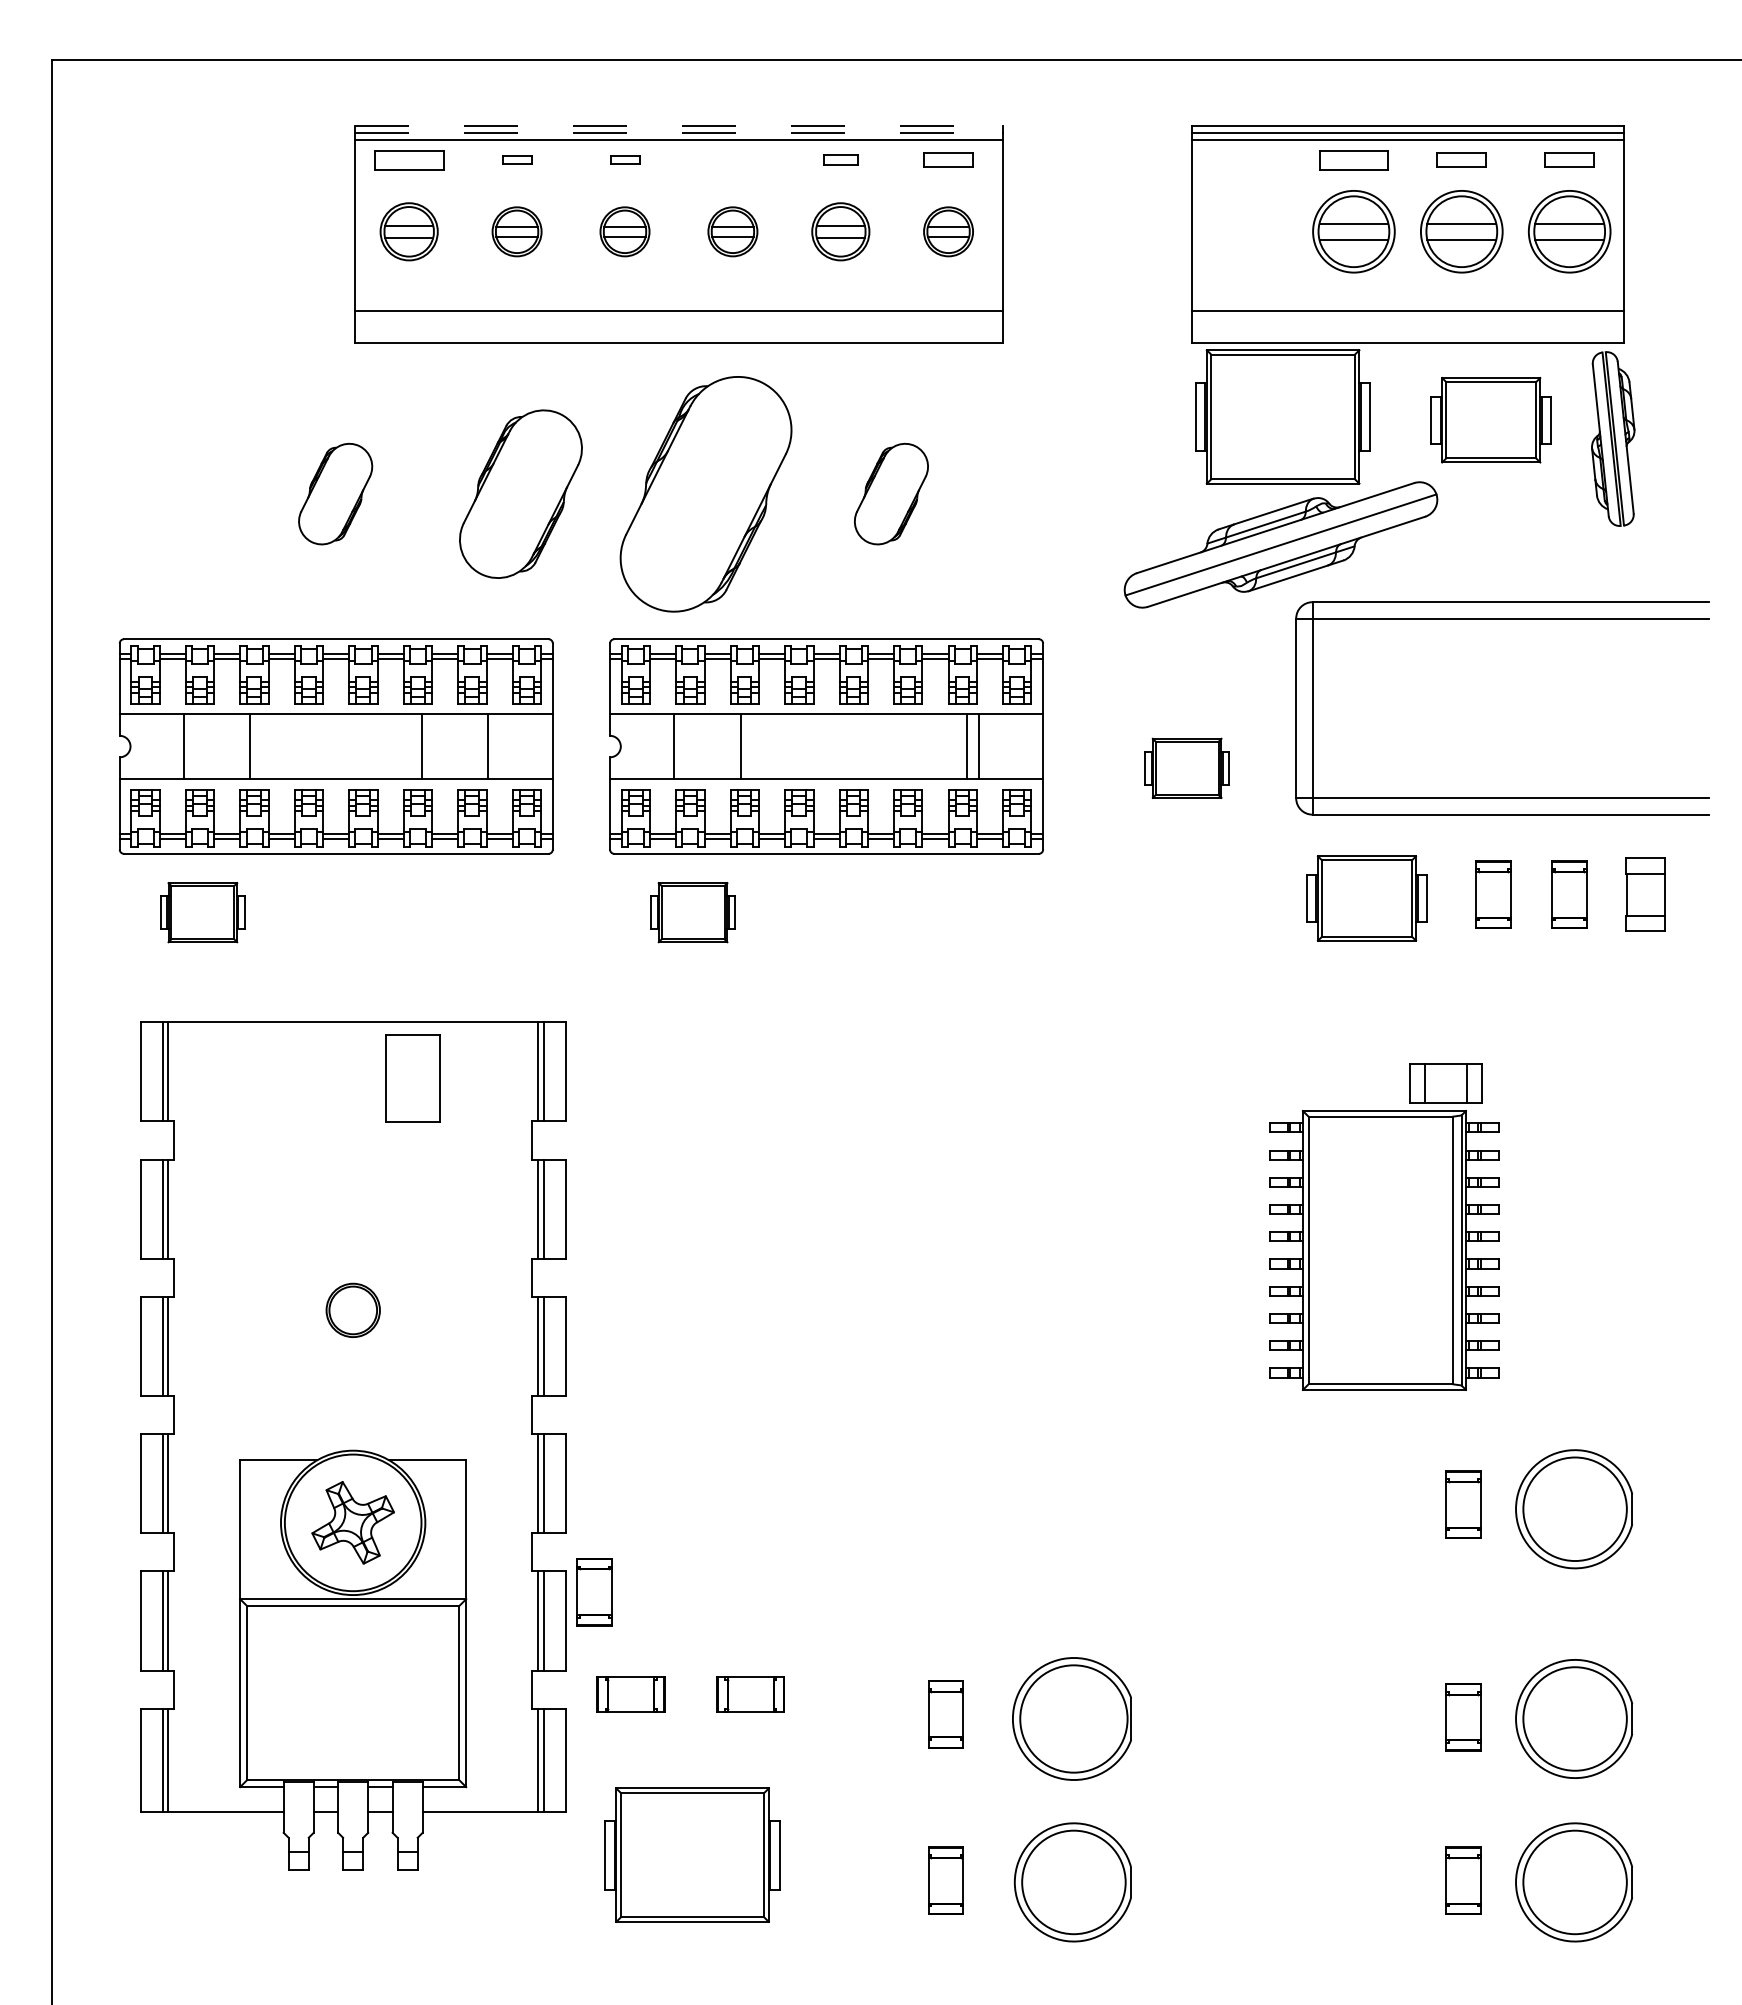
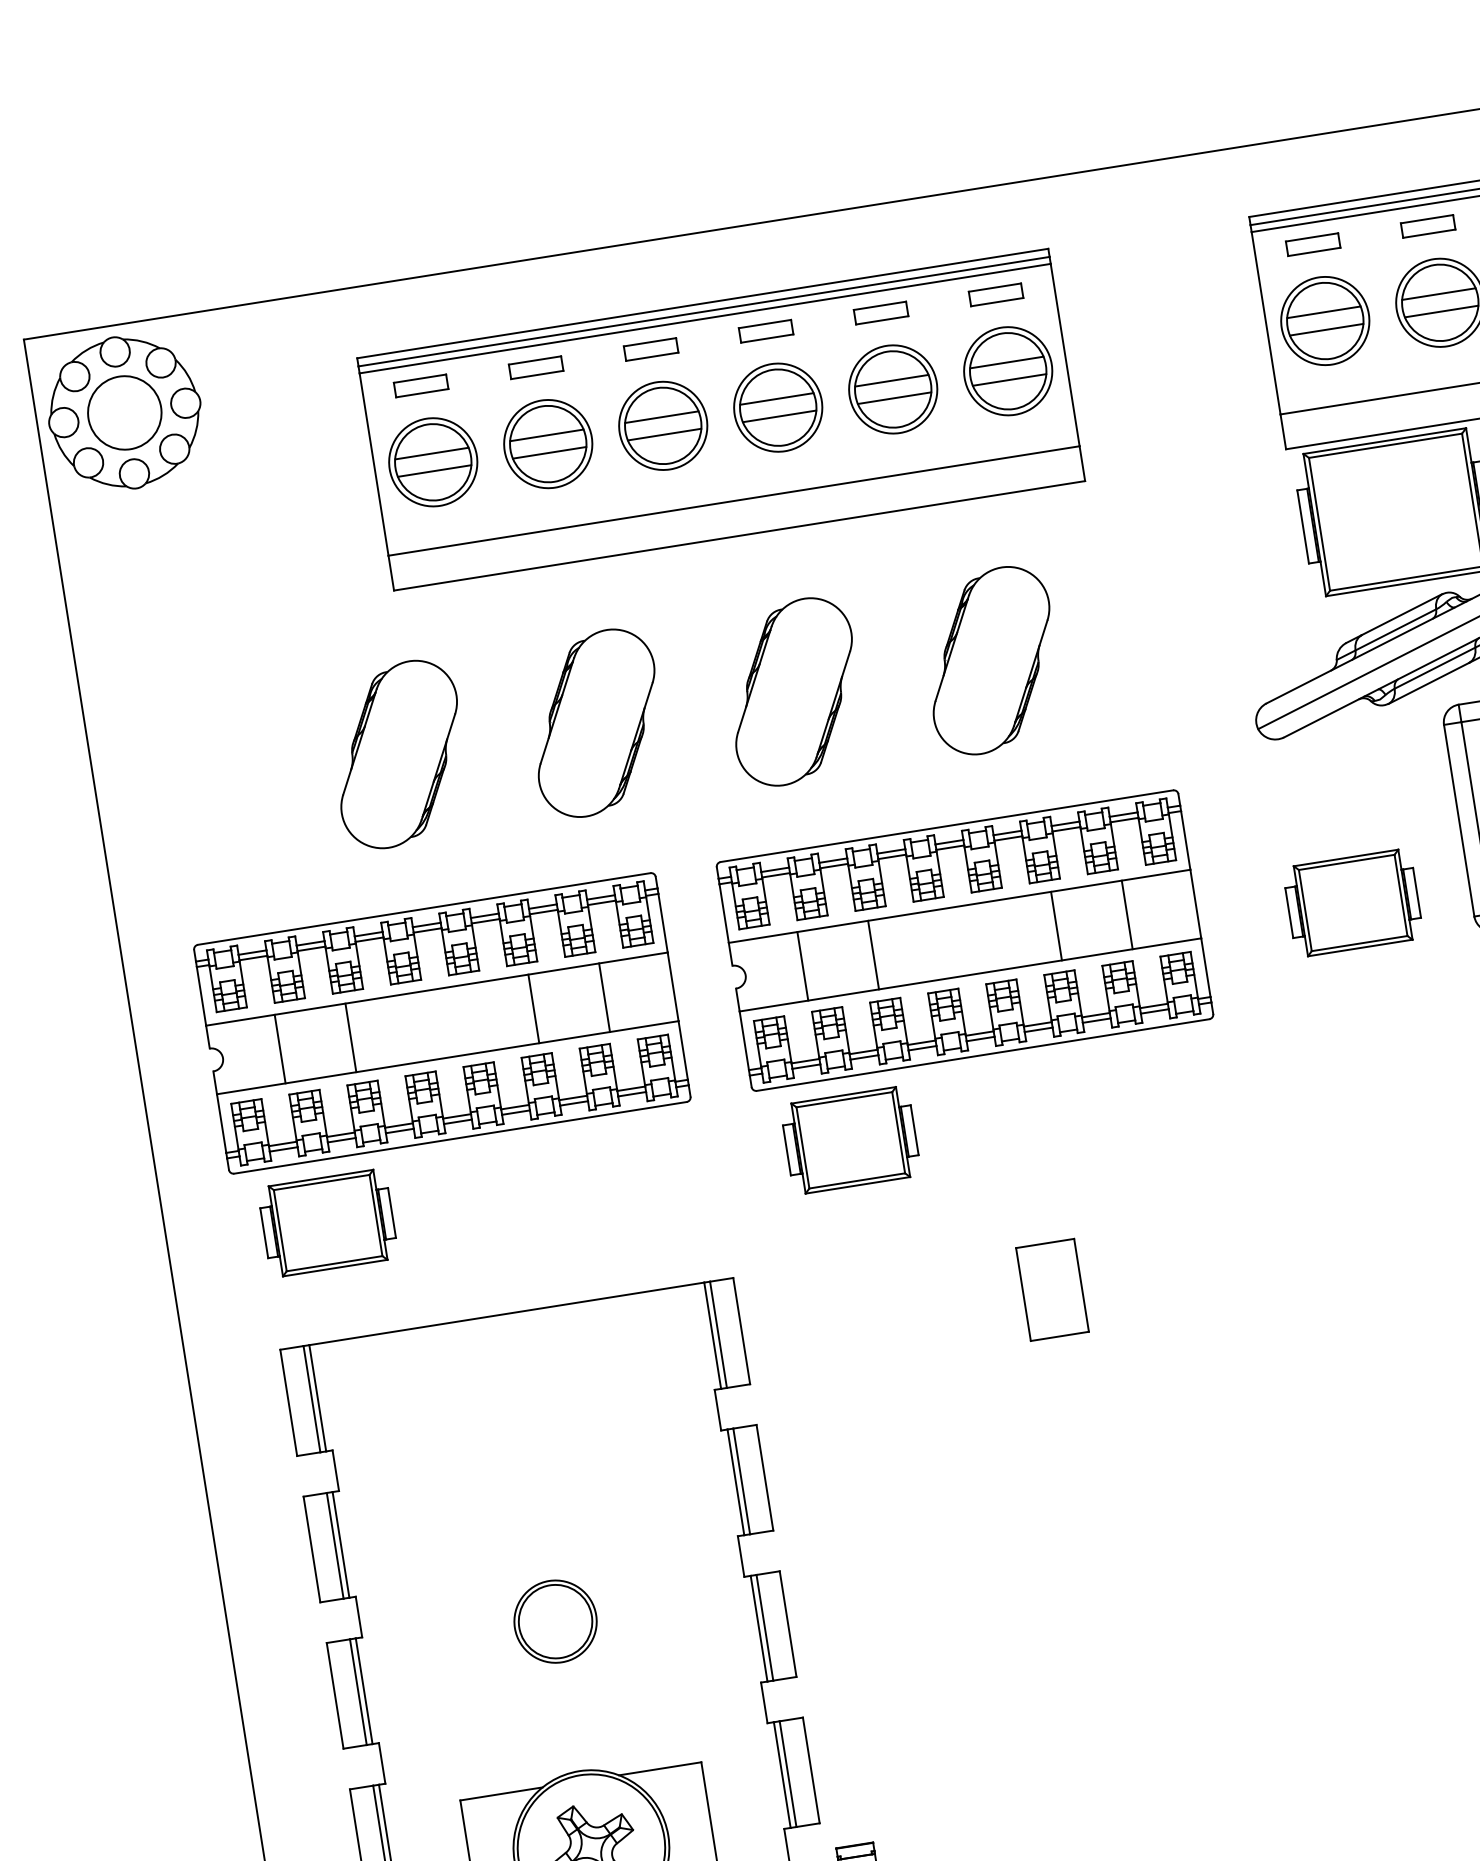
line: (679, 125) -> (703, 303), dashed -> solid
line: (679, 133) -> (704, 311), dashed -> solid
part: (133, 141) -> (124, 412), added
part: (409, 159) -> (421, 385), size x0.71
part: (517, 159) -> (536, 367), size x1.67
part: (625, 159) -> (651, 348), size x1.67
part: (732, 159) -> (765, 330), added
part: (840, 159) -> (880, 312), size x1.43
part: (1246, 159) -> (1313, 243), added
part: (1353, 159) -> (1427, 225), size x0.71
part: (408, 231) -> (432, 462), size x1.43
part: (516, 231) -> (547, 443), size x1.67
part: (624, 231) -> (662, 425), size x1.67
part: (732, 231) -> (777, 407), size x1.67
part: (840, 231) -> (892, 389), size x1.43
part: (948, 231) -> (1008, 371), size x1.67
part: (1245, 231) -> (1324, 320), added
part: (335, 493) -> (398, 753), size x1.67
part: (706, 493) -> (794, 691), size x0.71
part: (891, 493) -> (991, 659), size x1.67
line: (967, 746) -> (1056, 926), moved
part: (1186, 768) -> (1352, 903), size x1.43
part: (202, 912) -> (327, 1222), size x1.43
part: (692, 912) -> (850, 1140), size x1.43
part: (412, 1078) -> (1051, 1289), moved
part: (353, 1310) -> (555, 1621), size x1.43

